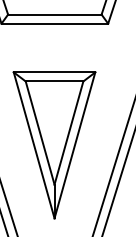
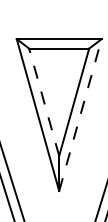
line: (40, 133) -> (44, 102), solid -> dashed
line: (74, 145) -> (79, 115), solid -> dashed

